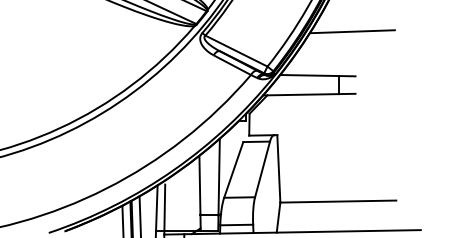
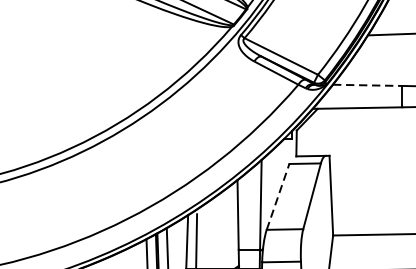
line: (310, 75) -> (368, 85), solid -> dashed
line: (233, 169) -> (277, 196), solid -> dashed

